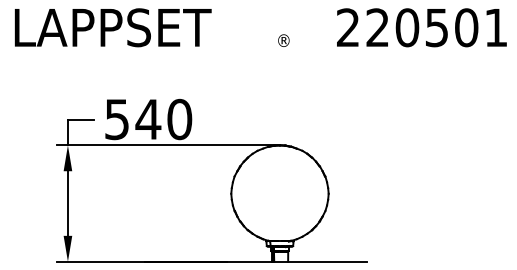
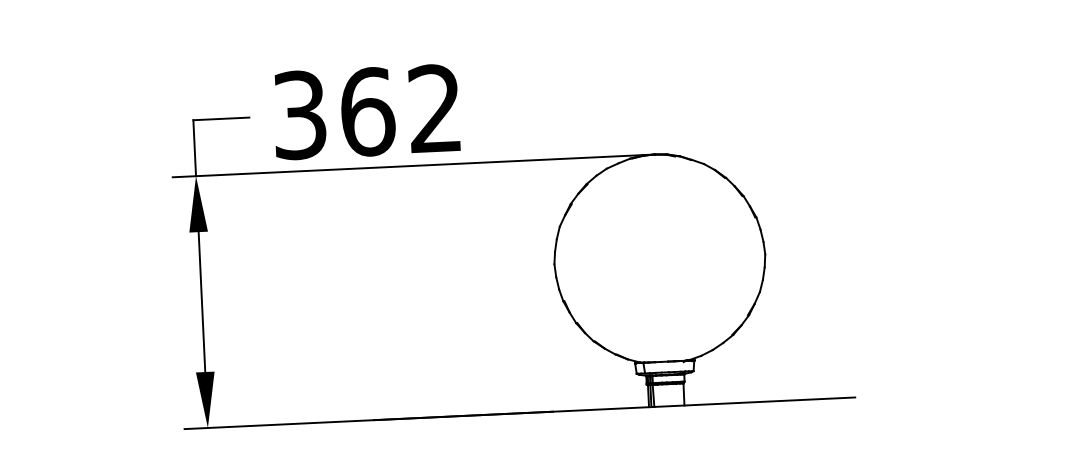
text: (148, 119) -> (367, 111), 540 -> 362

